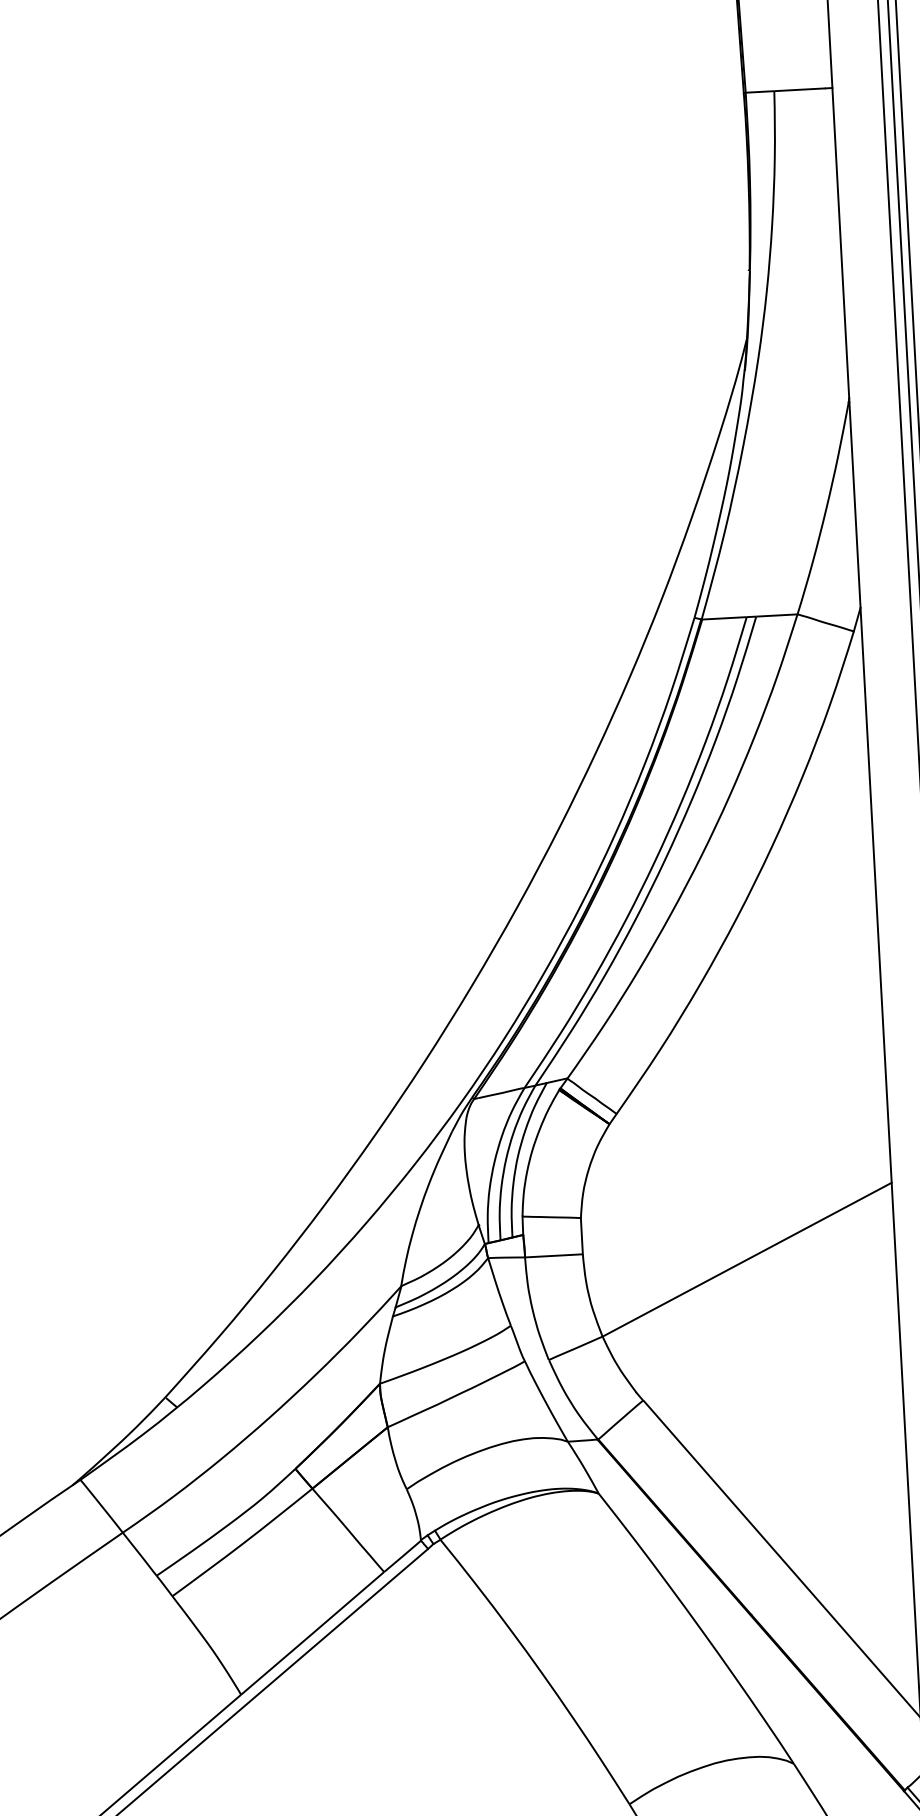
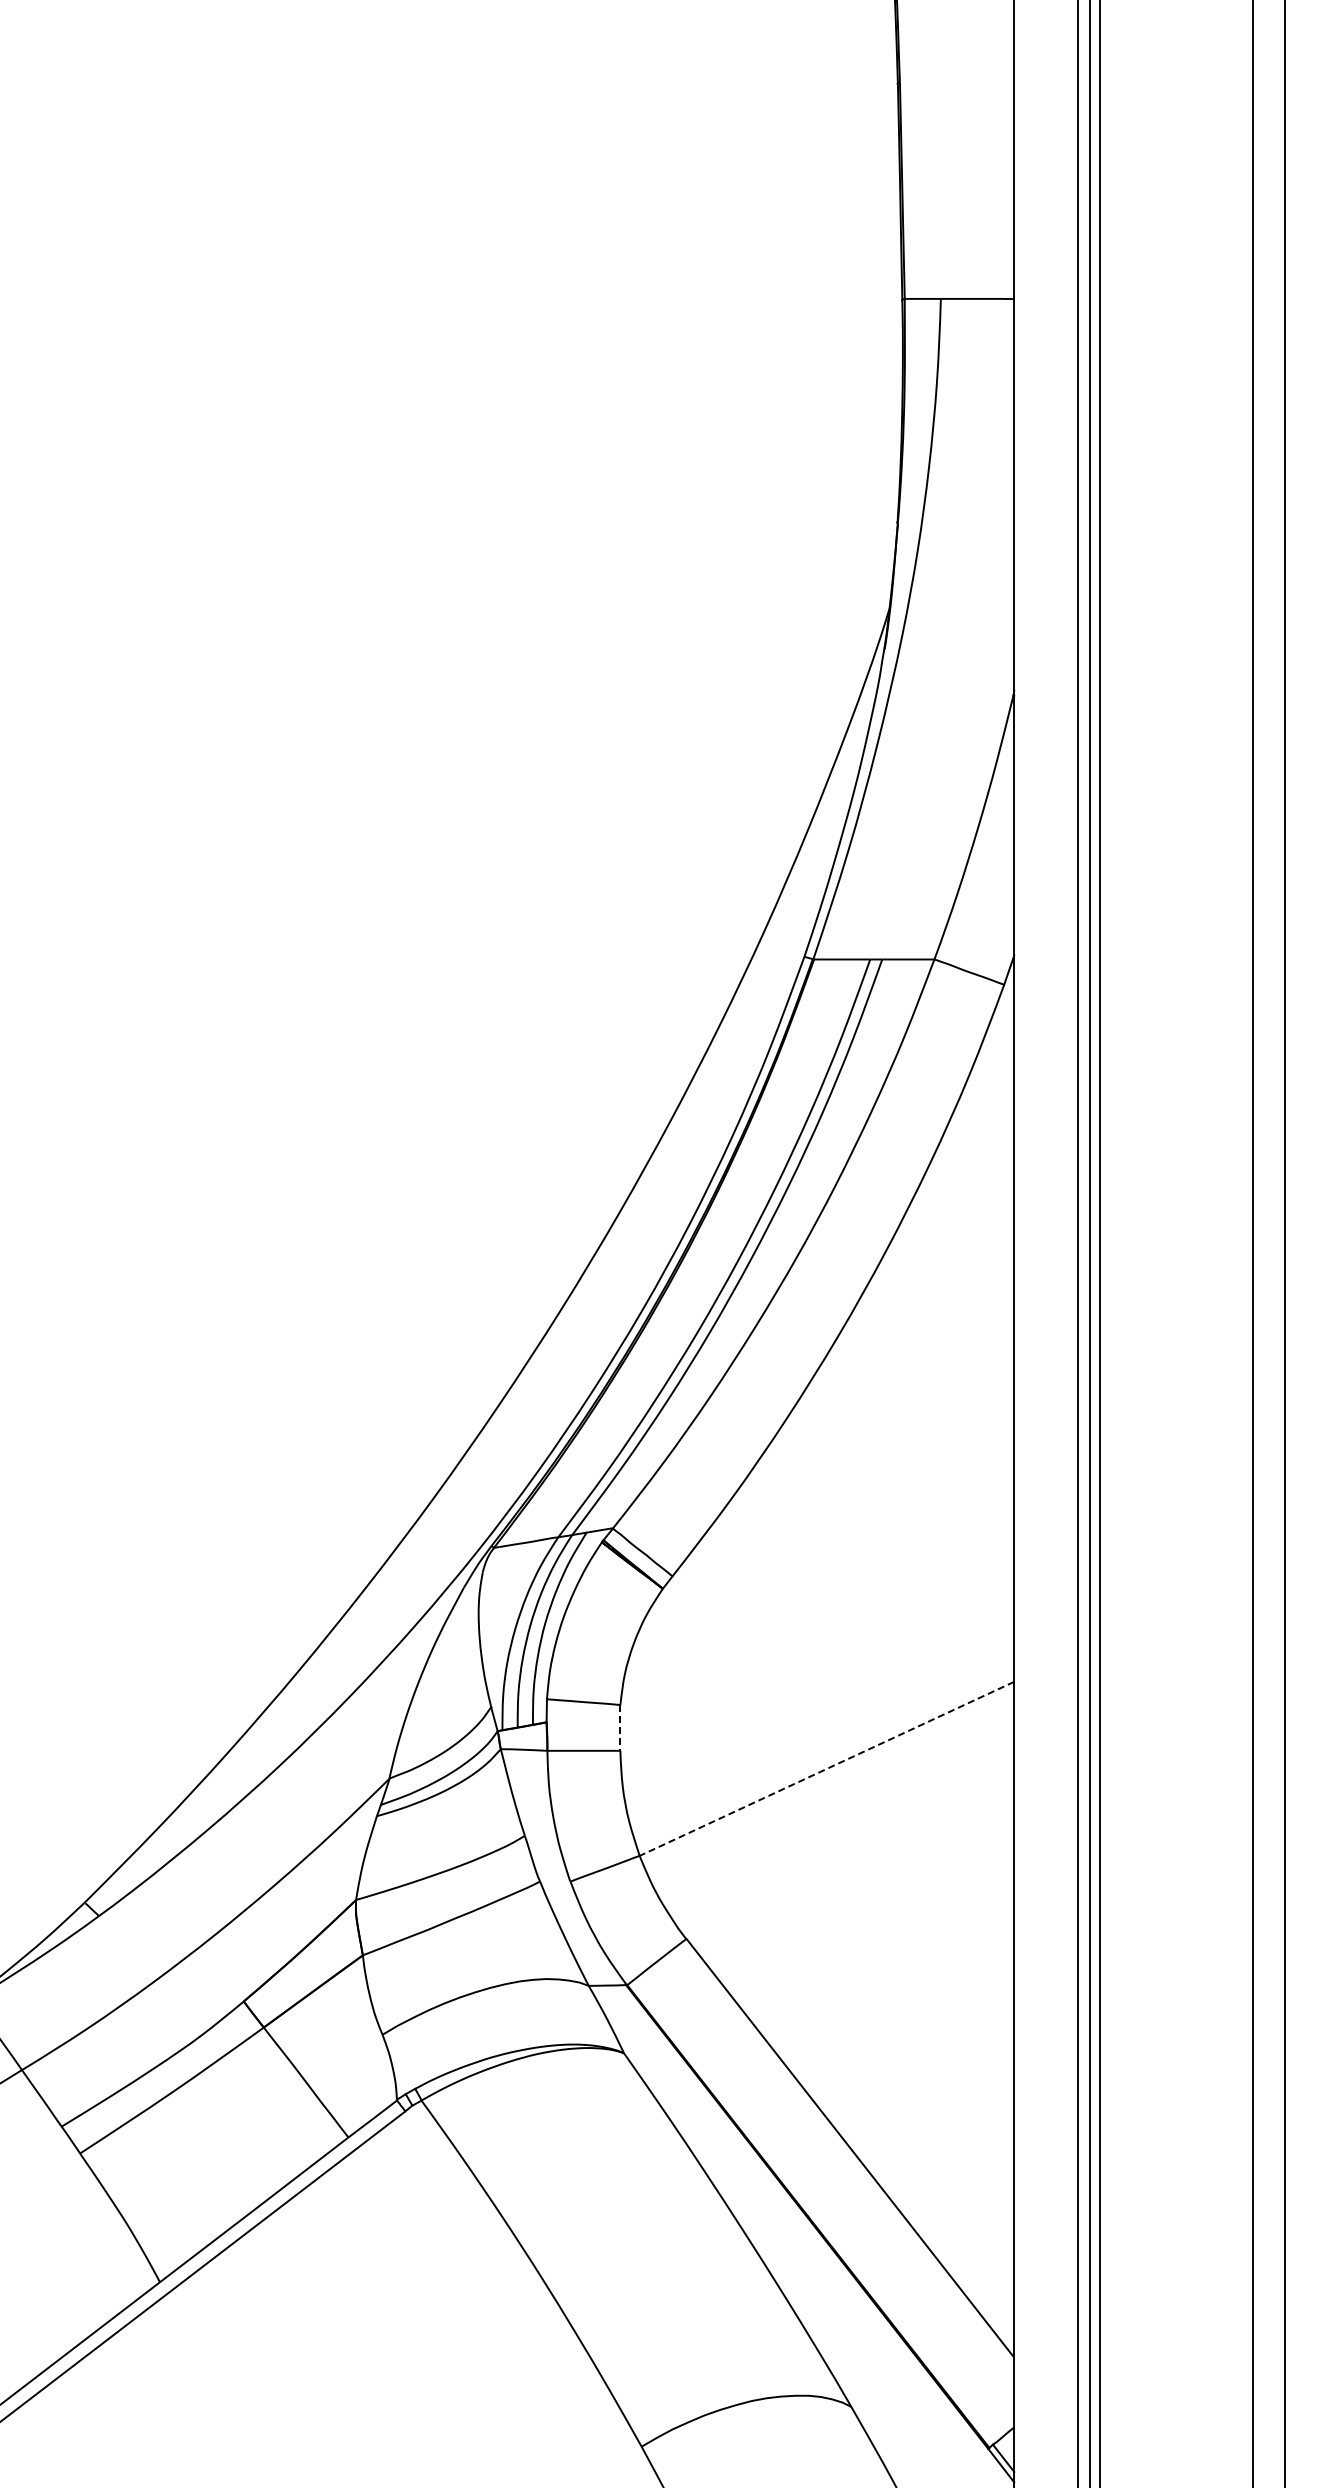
line: (581, 1235) -> (620, 1727), solid -> dashed
line: (746, 1259) -> (826, 1768), solid -> dashed

